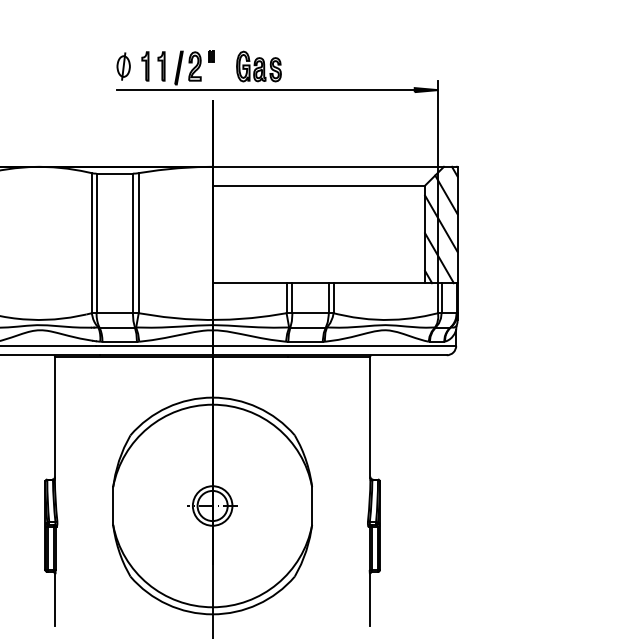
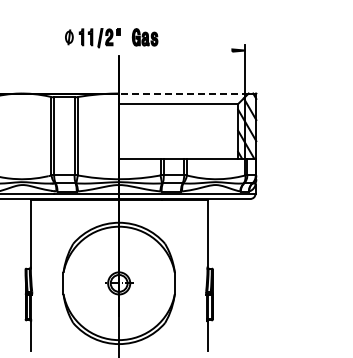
line: (264, 90) -> (148, 50), removed
line: (327, 166) -> (183, 93), solid -> dashed

